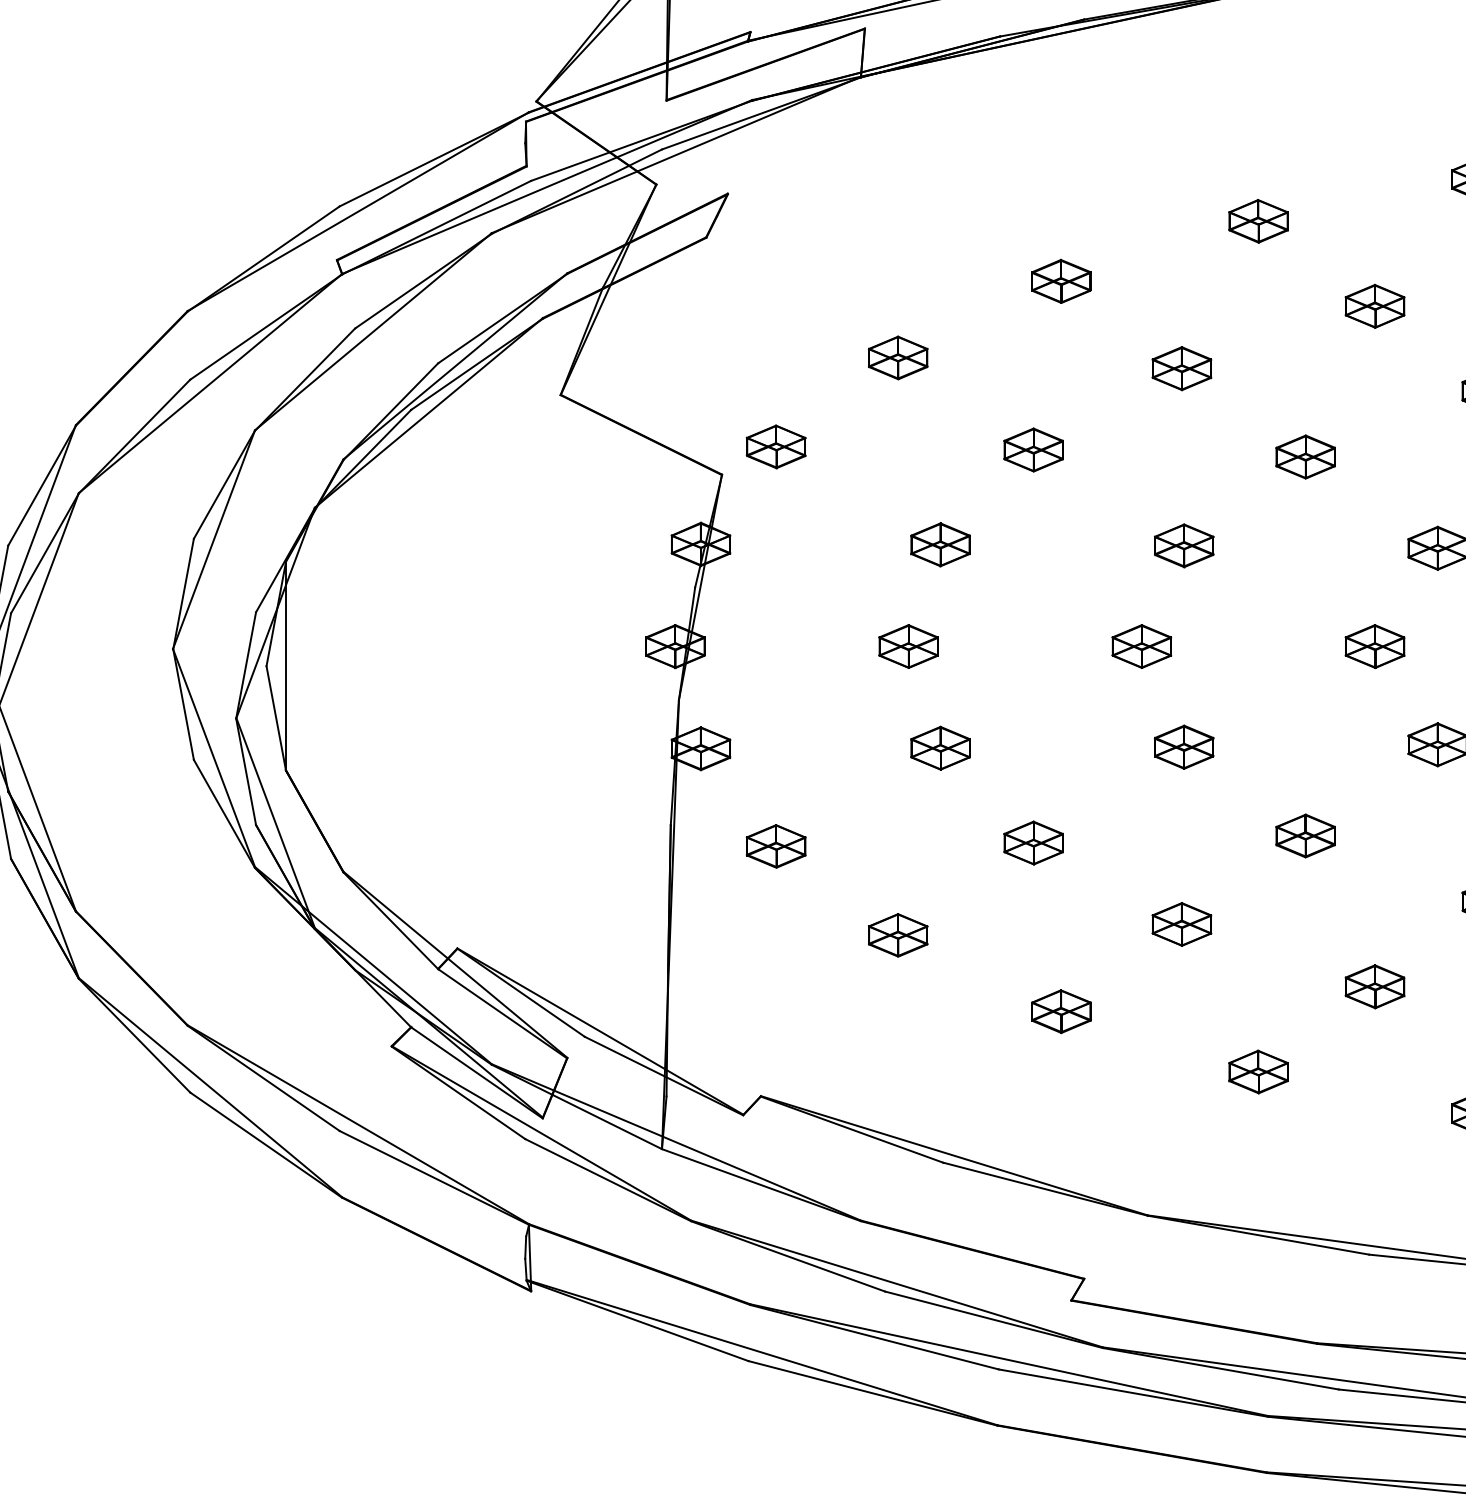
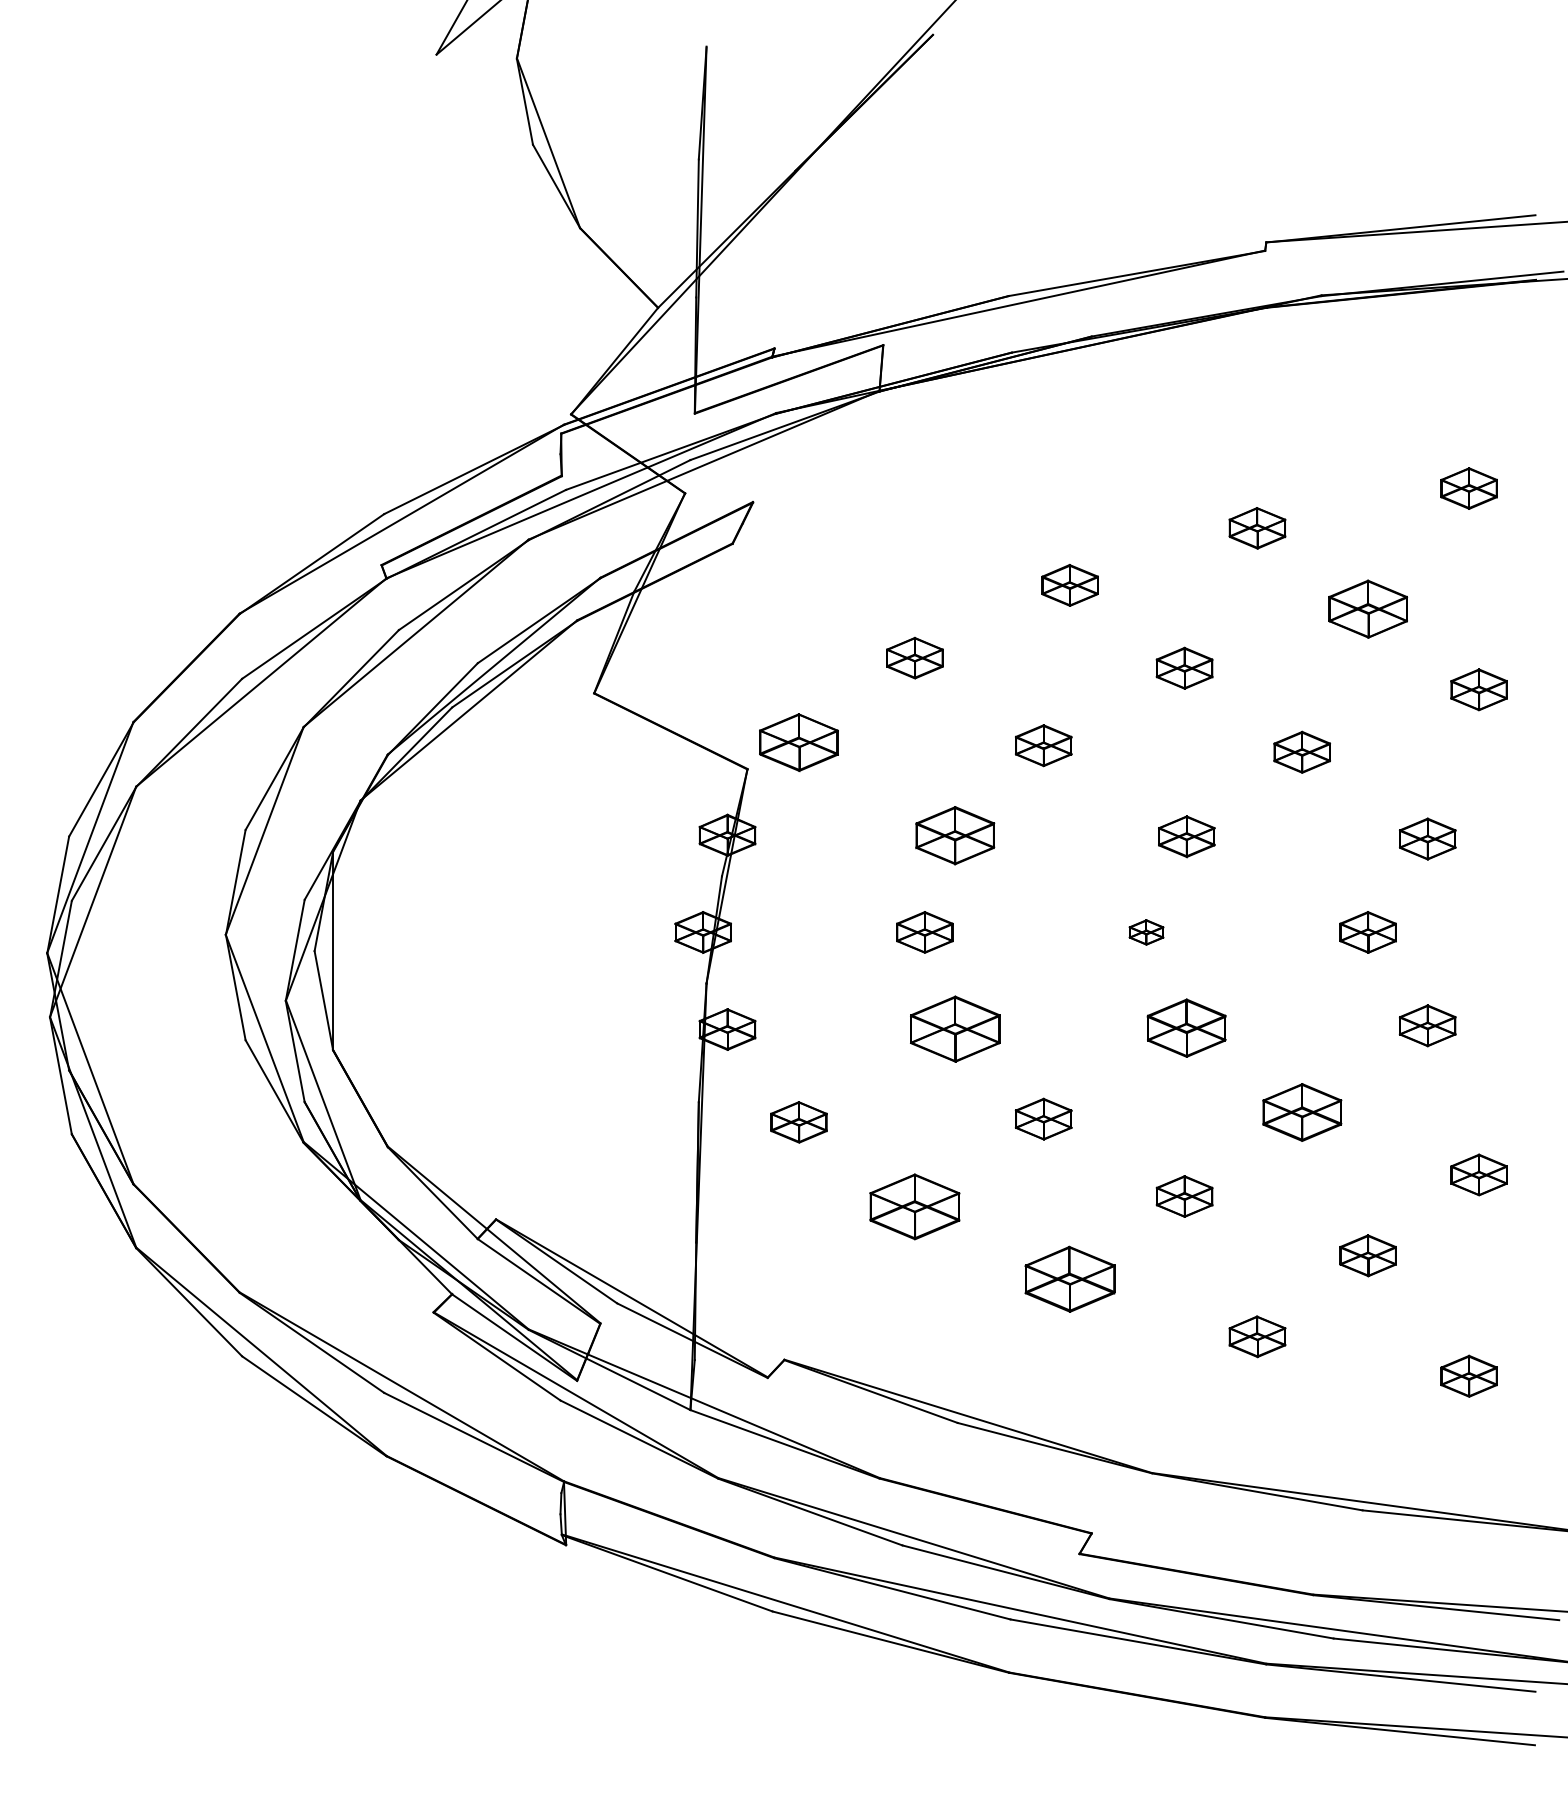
part: (1374, 305) -> (1367, 608), size x1.4
part: (775, 446) -> (798, 742), size x1.4
part: (939, 544) -> (954, 835), size x1.4
part: (1141, 646) -> (1146, 932), size x0.6
part: (1183, 746) -> (1186, 1027), size x1.4
part: (939, 747) -> (954, 1028), size x1.6
part: (1304, 836) -> (1301, 1112), size x1.4
part: (897, 934) -> (914, 1206), size x1.6
part: (1060, 1011) -> (1069, 1279), size x1.6

